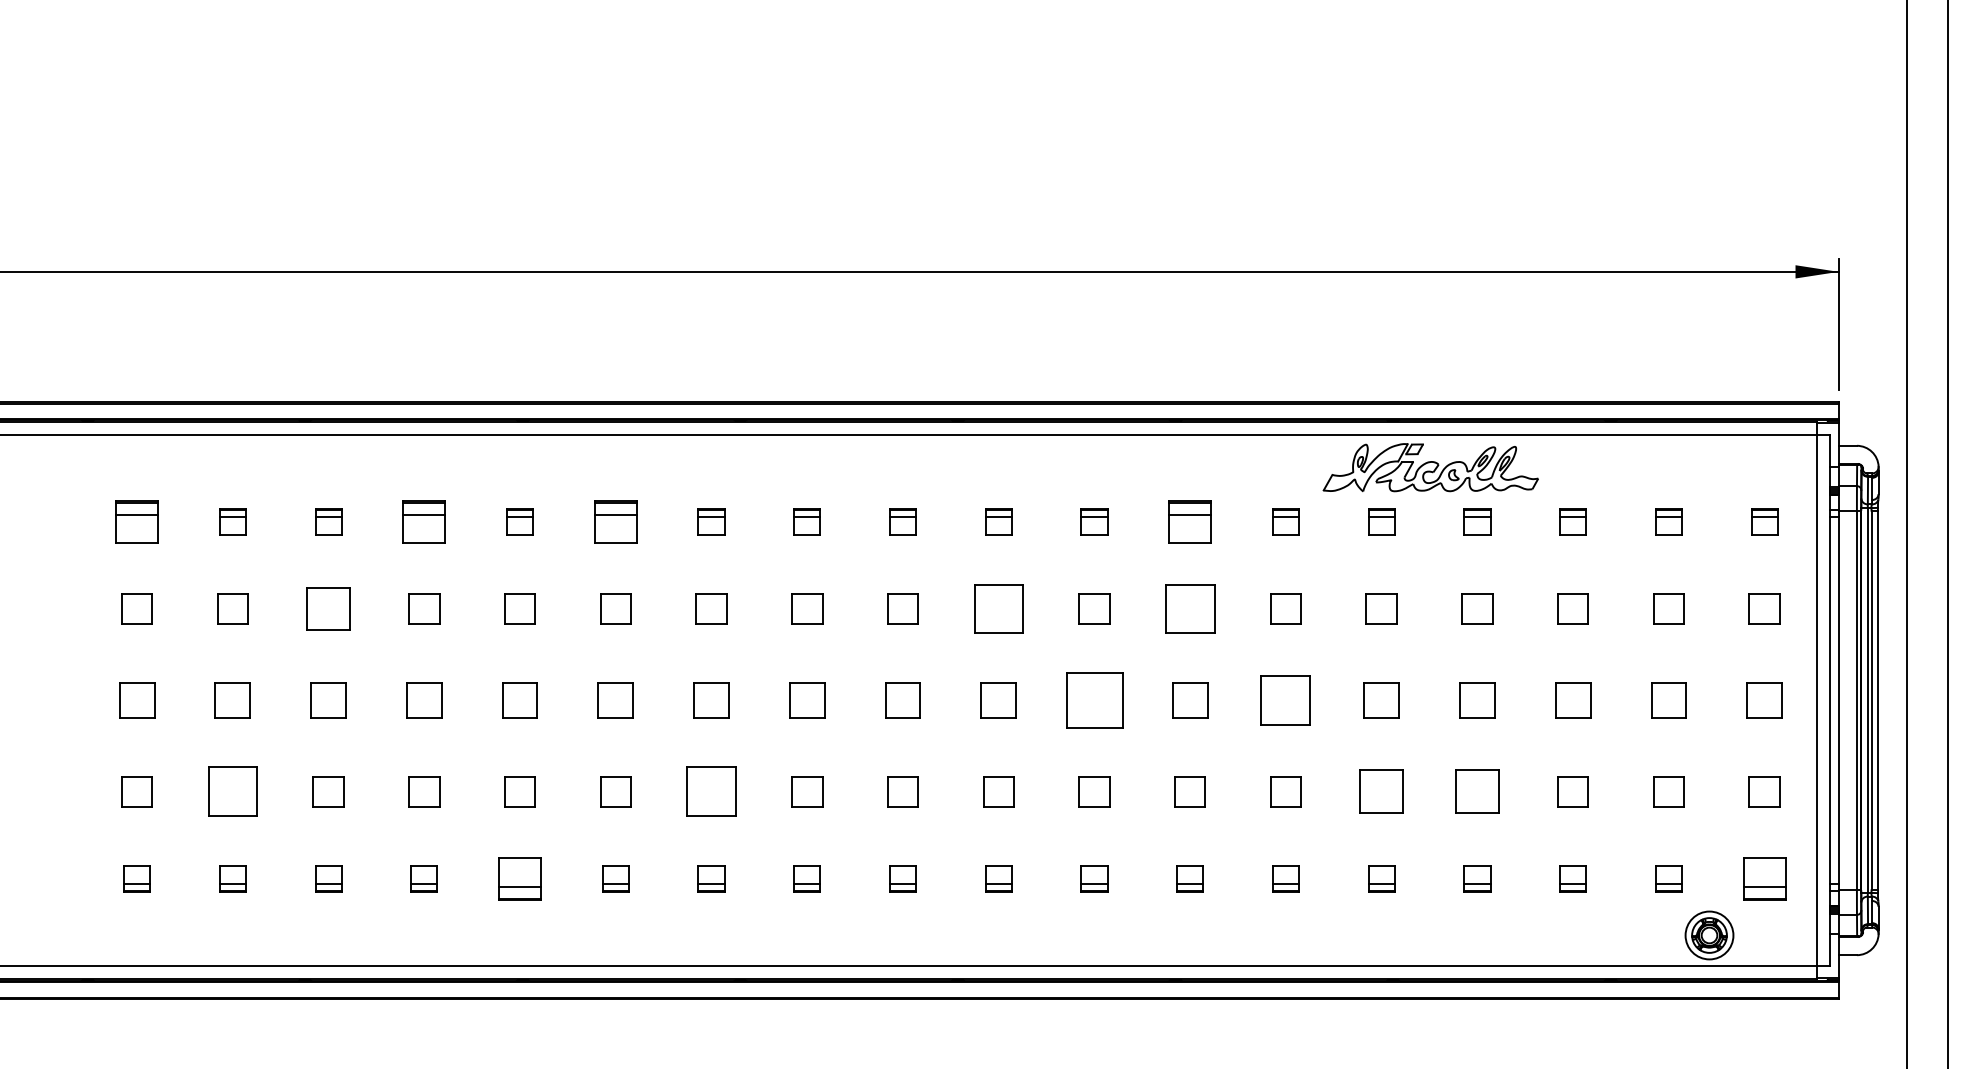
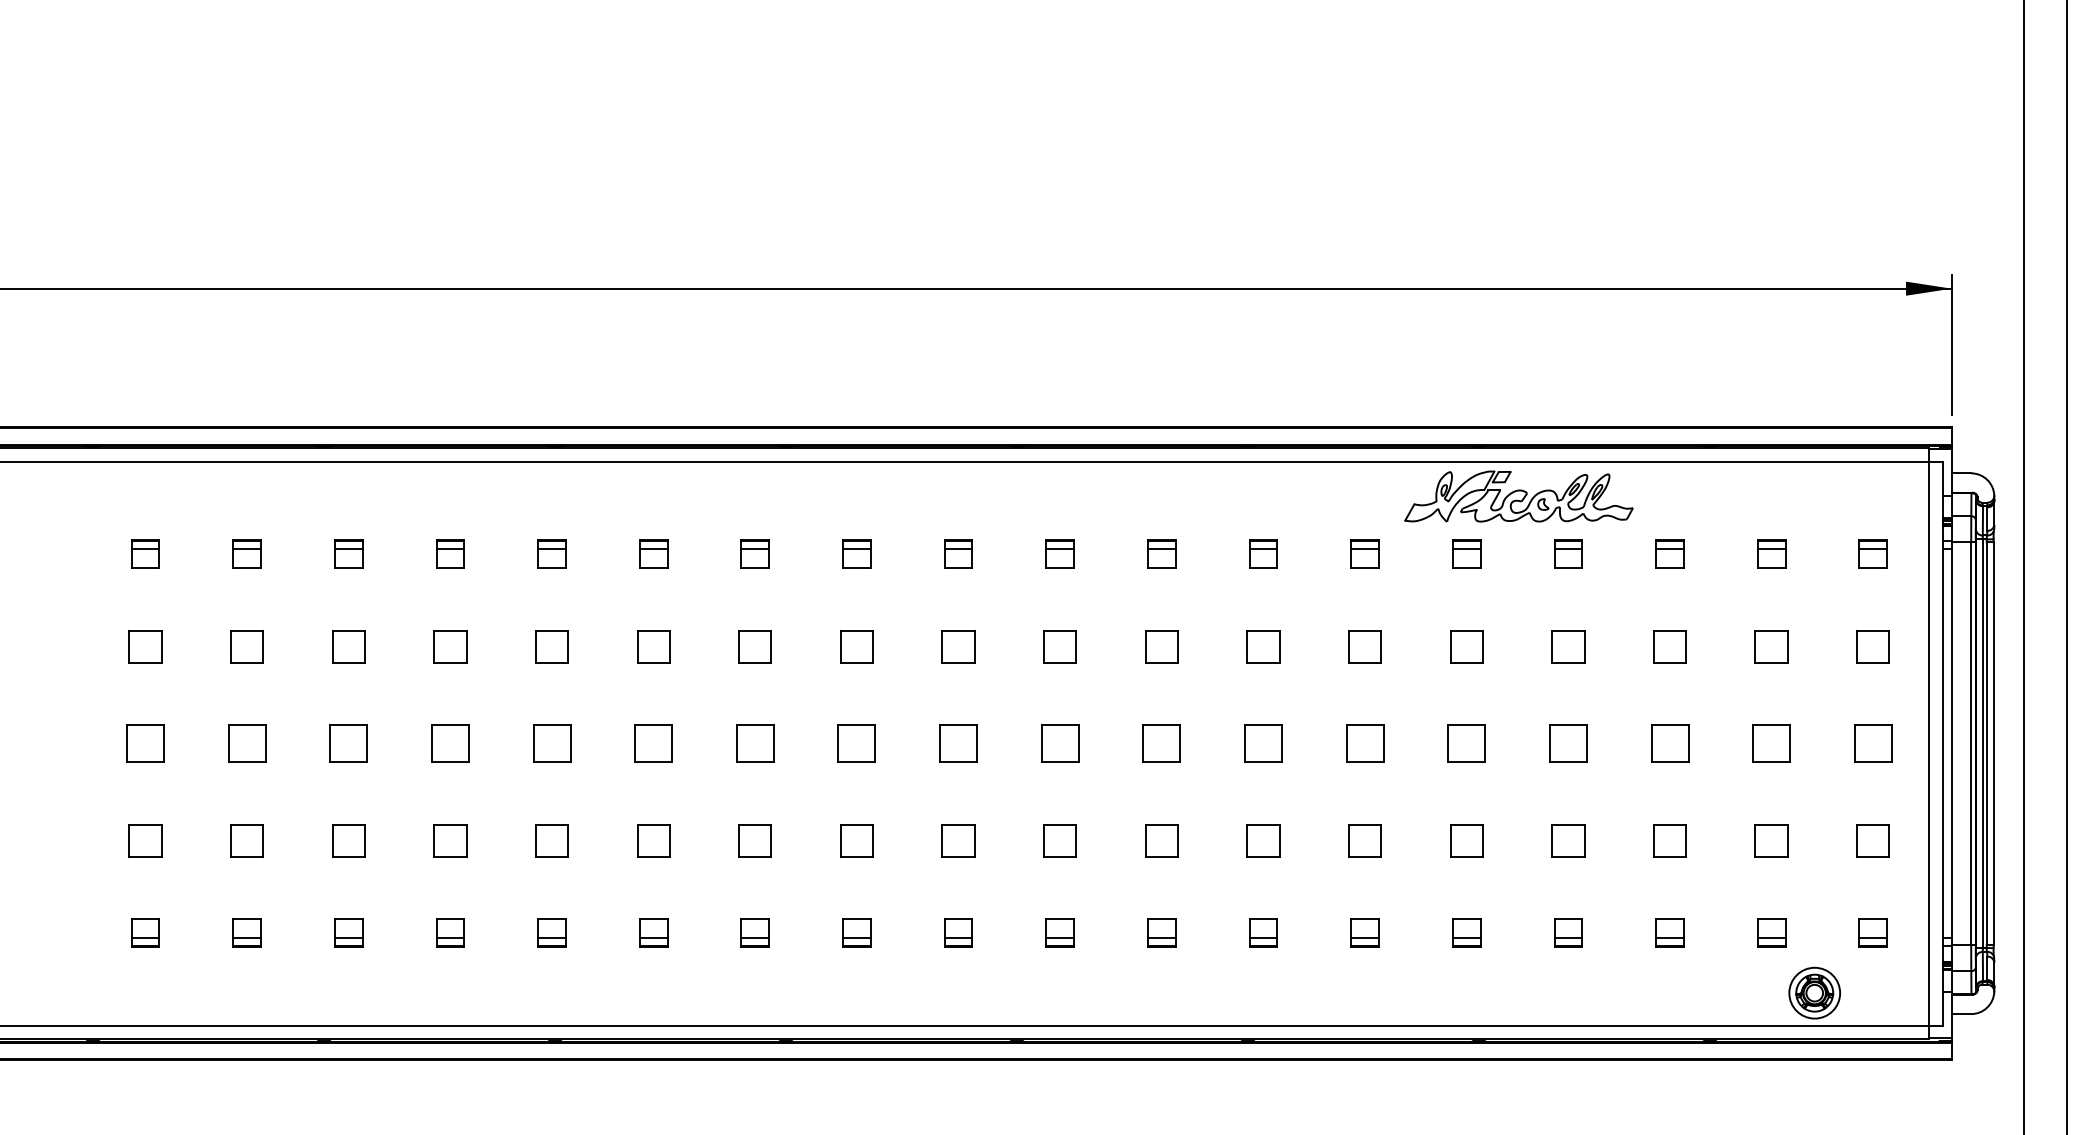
part: (137, 521) -> (145, 553), size x0.62
part: (424, 521) -> (450, 553), size x0.62
part: (615, 521) -> (653, 553), size x0.62
part: (1190, 521) -> (1263, 553), size x0.62
part: (328, 608) -> (348, 646), size x0.71
part: (998, 608) -> (1059, 646), size x0.62
part: (1190, 608) -> (1263, 646), size x0.62
part: (1094, 700) -> (1161, 743), size x0.62
part: (1286, 700) -> (1365, 743), size x0.71
part: (232, 791) -> (246, 840), size x0.62
part: (710, 791) -> (754, 840), size x0.62
part: (1381, 791) -> (1466, 840), size x0.71
part: (1477, 791) -> (1568, 840), size x0.71
part: (519, 878) -> (551, 932), size x0.62
part: (1763, 878) -> (1872, 932), size x0.62

